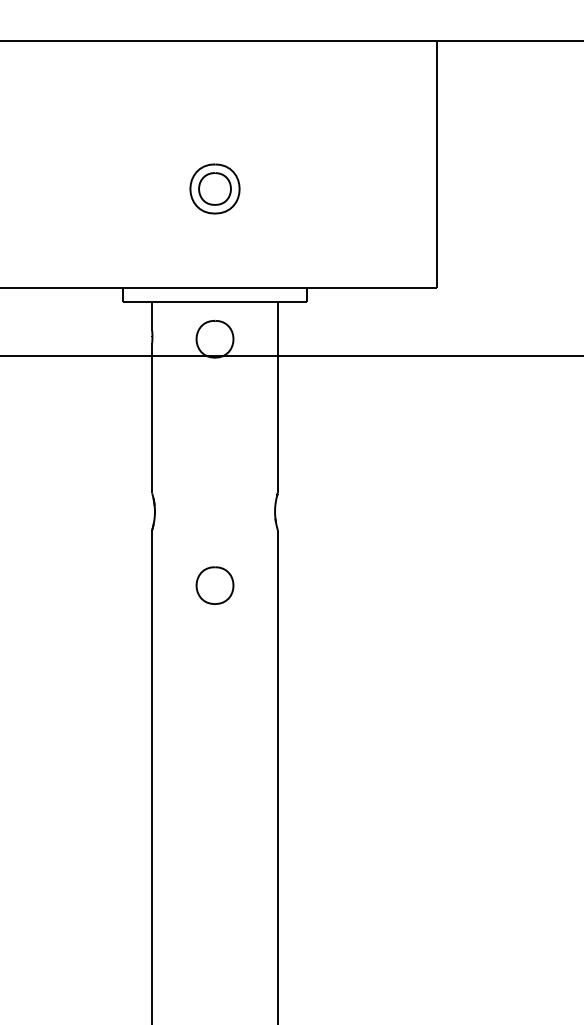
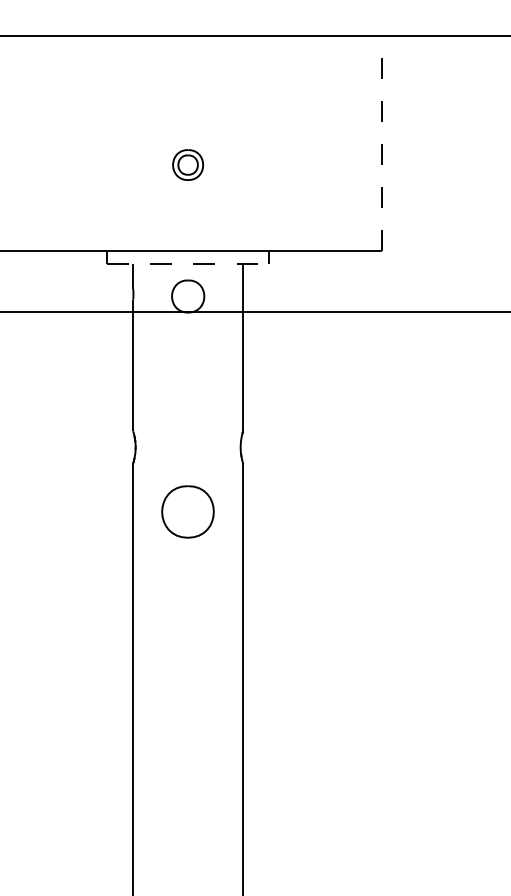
line: (437, 164) -> (382, 143), solid -> dashed
part: (214, 188) -> (187, 164), size x0.7
line: (215, 302) -> (188, 264), solid -> dashed
part: (215, 585) -> (188, 511), size x1.6

